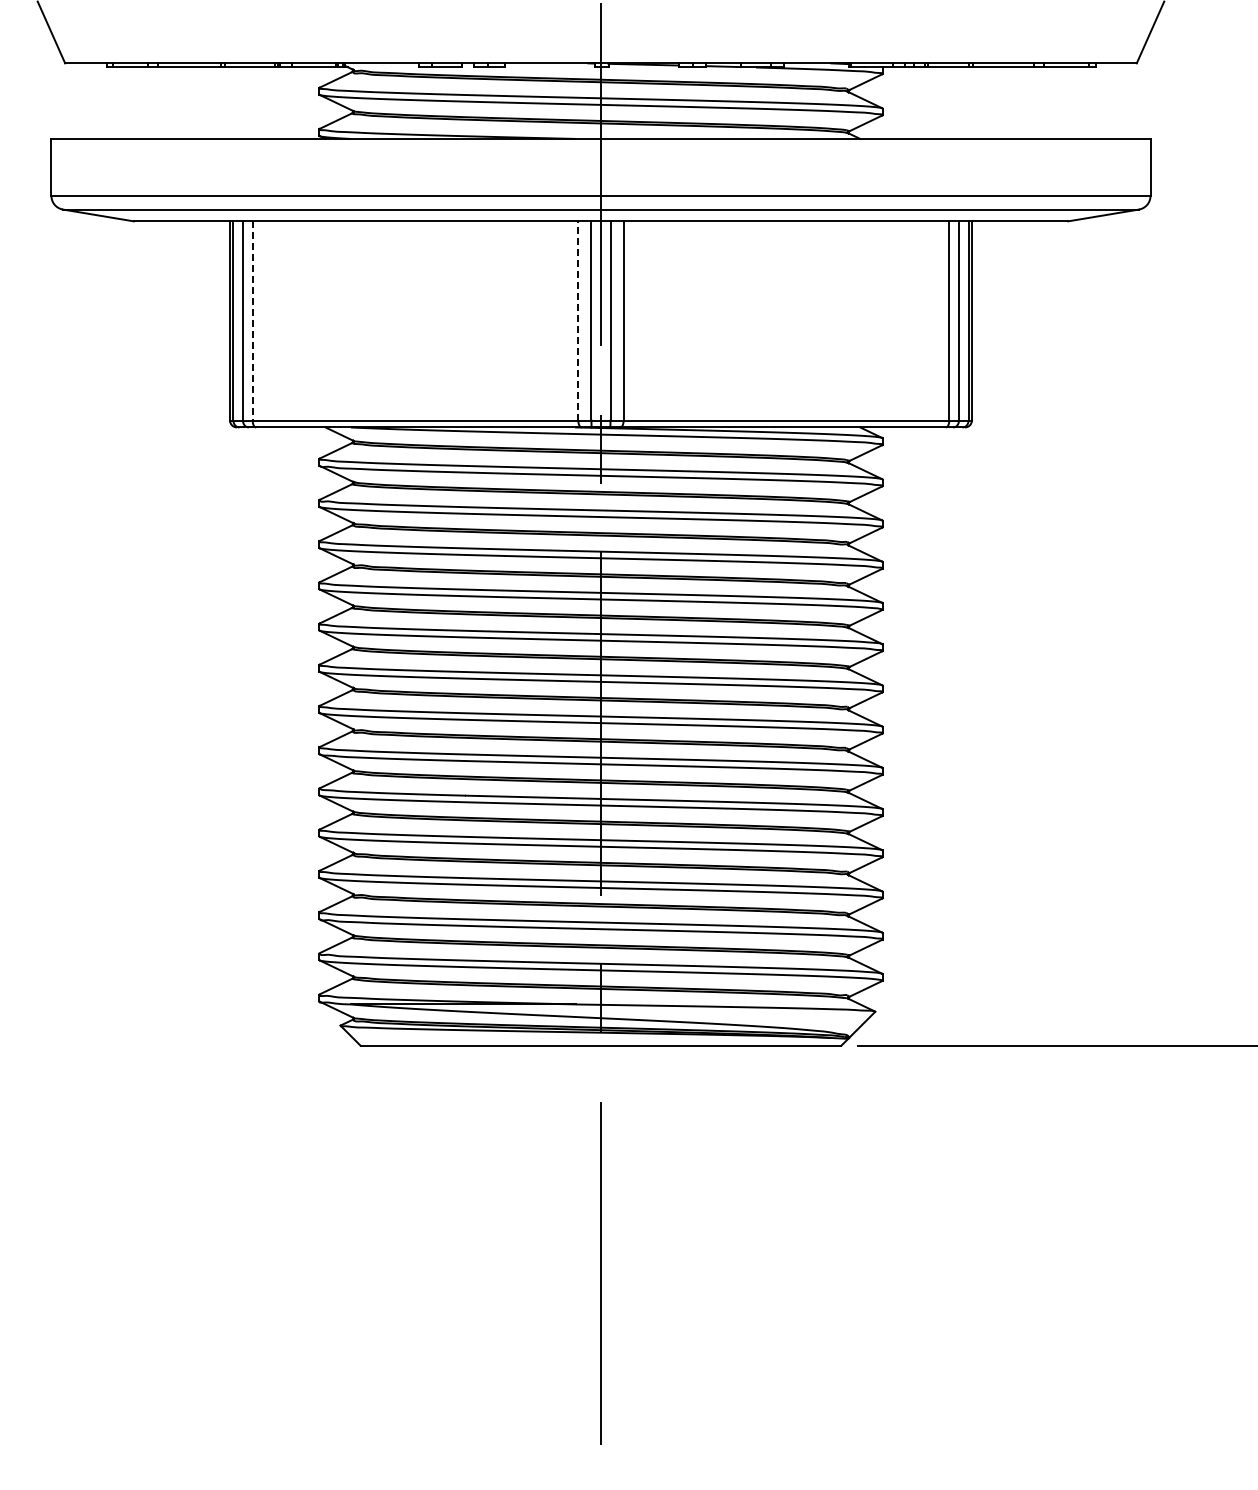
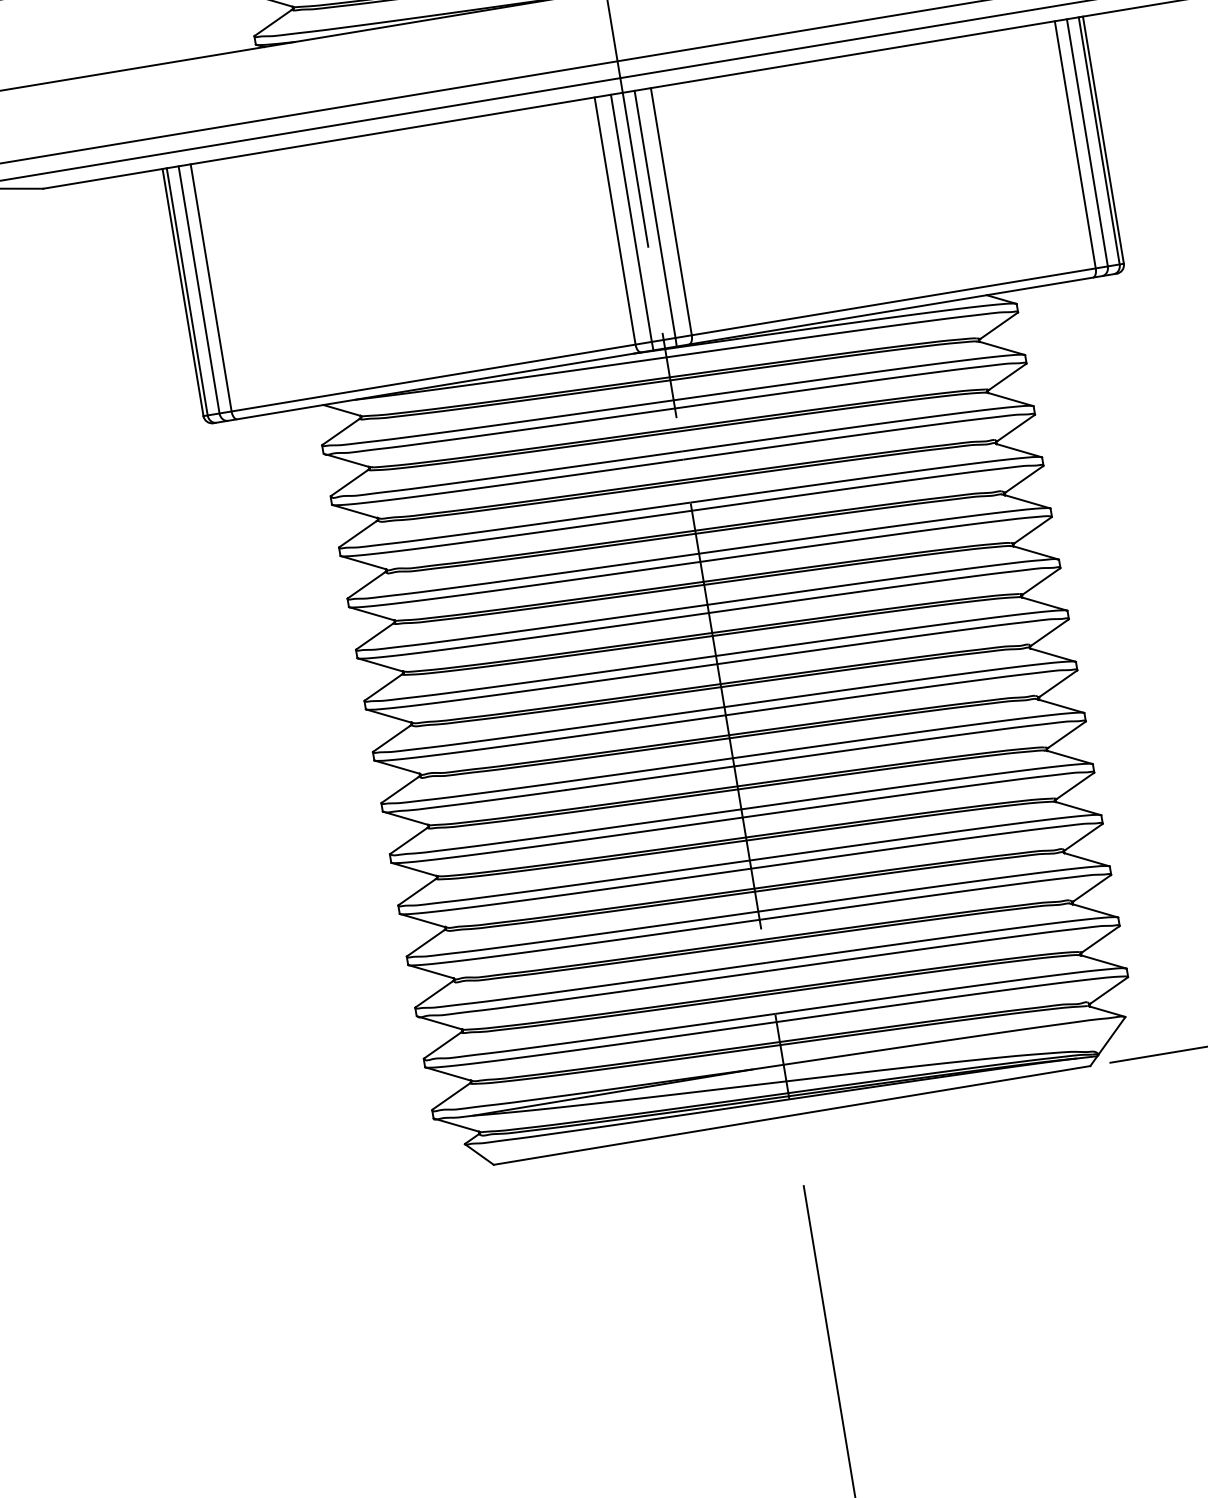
line: (252, 320) -> (210, 287), dashed -> solid
line: (578, 320) -> (615, 220), dashed -> solid

